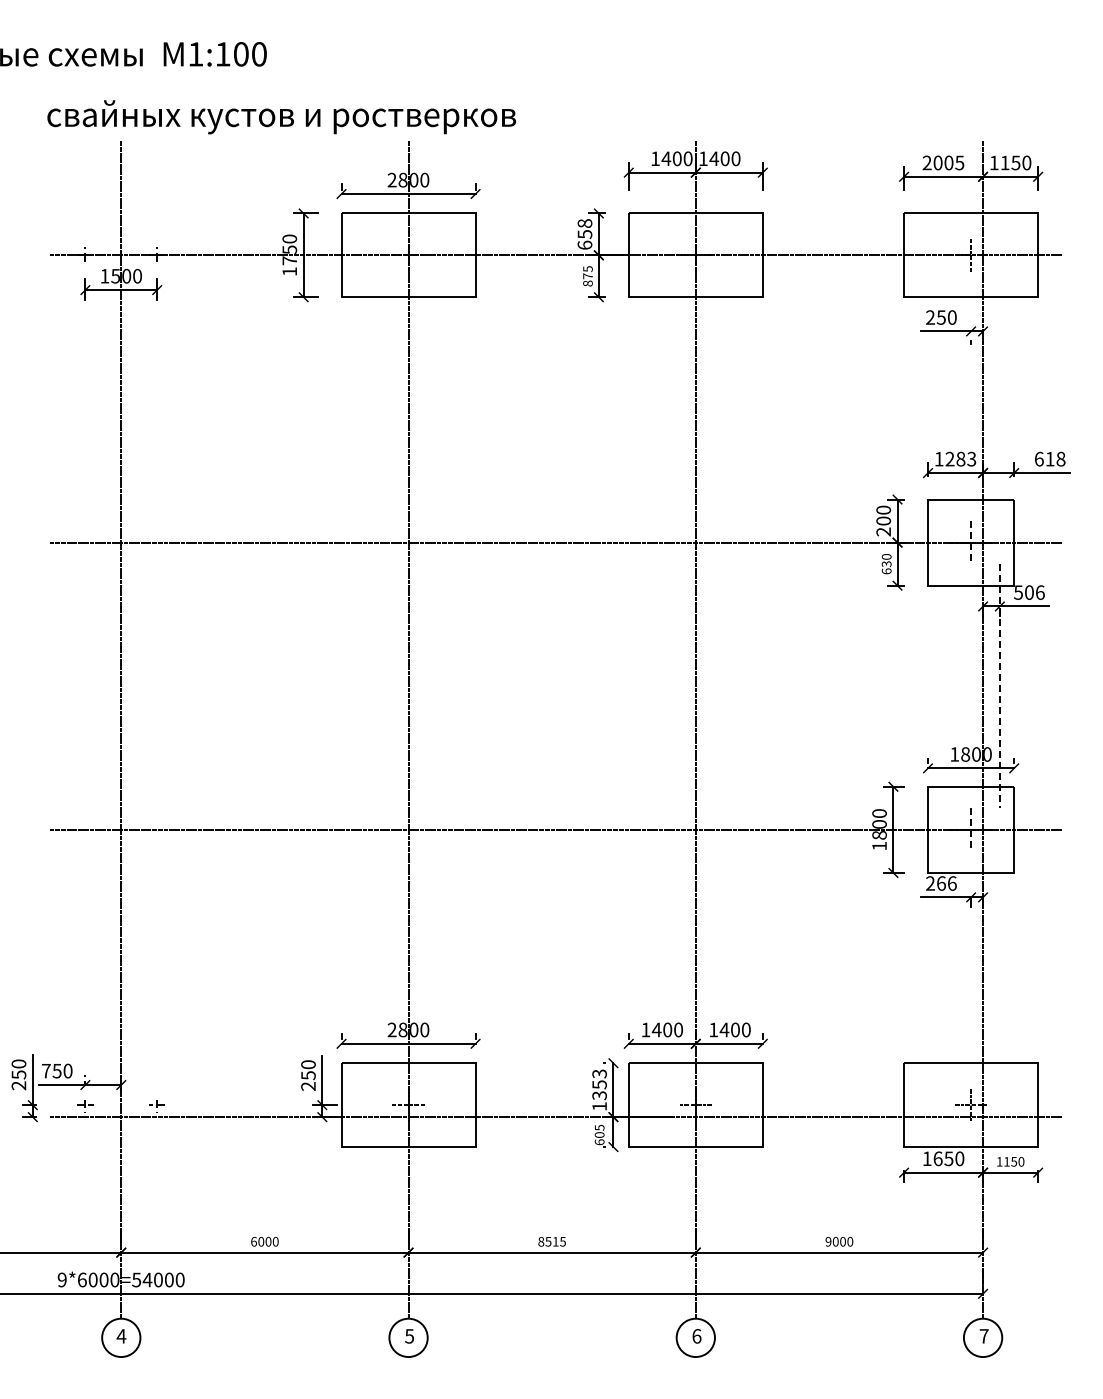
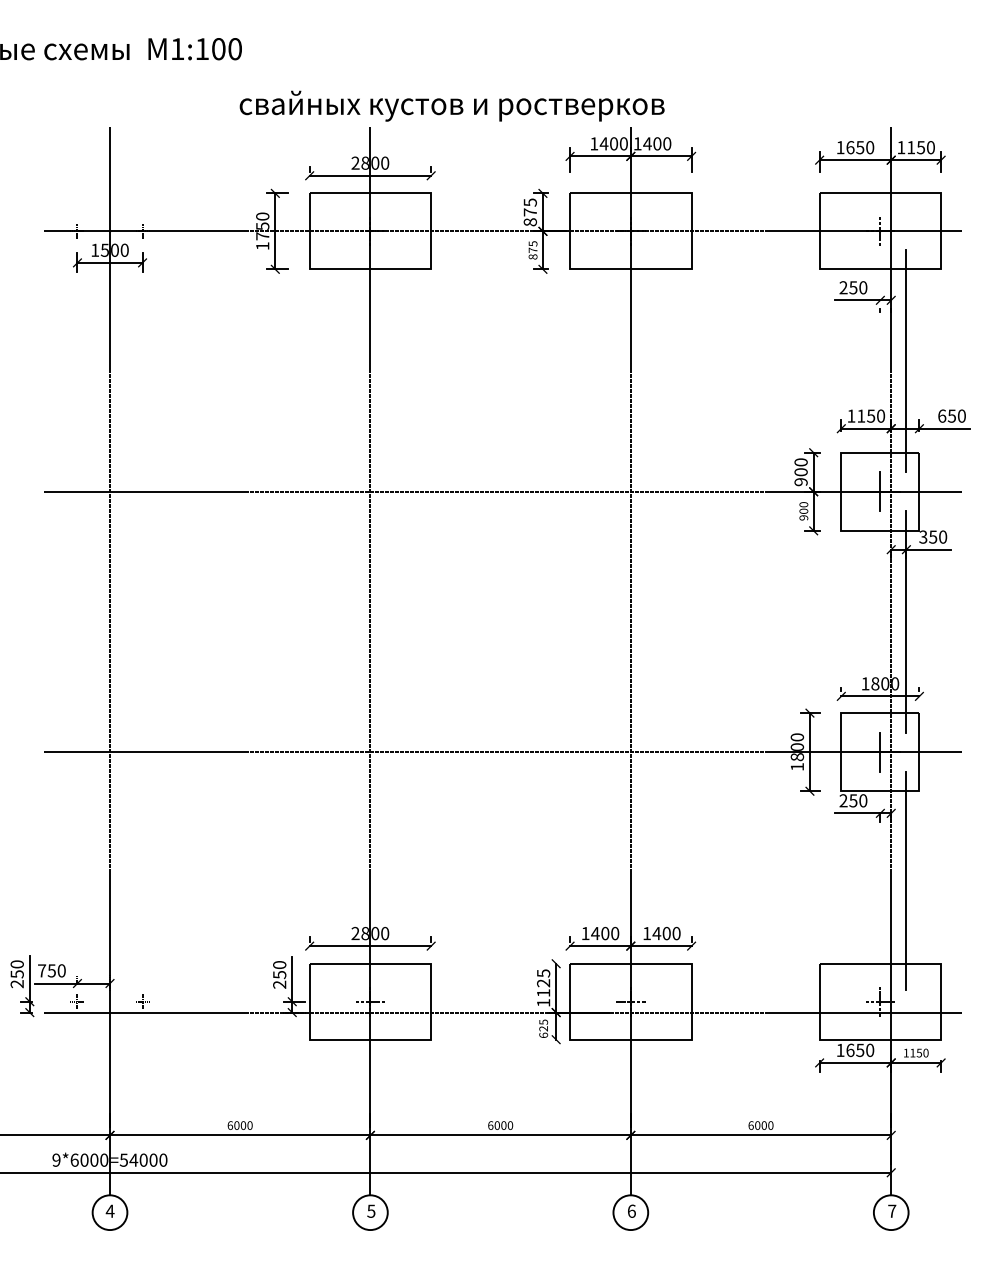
text: (281, 117) -> (451, 106), moved
text: (943, 162) -> (855, 147), 2005 -> 1650
text: (584, 234) -> (529, 212), 658 -> 875
line: (999, 398) -> (906, 361), added
text: (960, 458) -> (870, 415), 1283 -> 1150
text: (1055, 459) -> (956, 416), 618 -> 650
text: (884, 531) -> (801, 481), 200 -> 900
line: (971, 542) -> (880, 491), dashed -> solid
text: (886, 567) -> (803, 514), 630 -> 900
text: (1029, 592) -> (933, 537), 506 -> 350
line: (999, 686) -> (906, 622), dashed -> solid
line: (971, 829) -> (880, 751), dashed -> solid
text: (946, 883) -> (858, 800), 266 -> 250
line: (999, 971) -> (906, 880), added
text: (599, 1084) -> (543, 983), 1353 -> 1125
text: (599, 1134) -> (543, 1028), 605 -> 625
text: (551, 1241) -> (500, 1125), 8515 -> 6000
text: (828, 1241) -> (751, 1125), 9000 -> 6000

